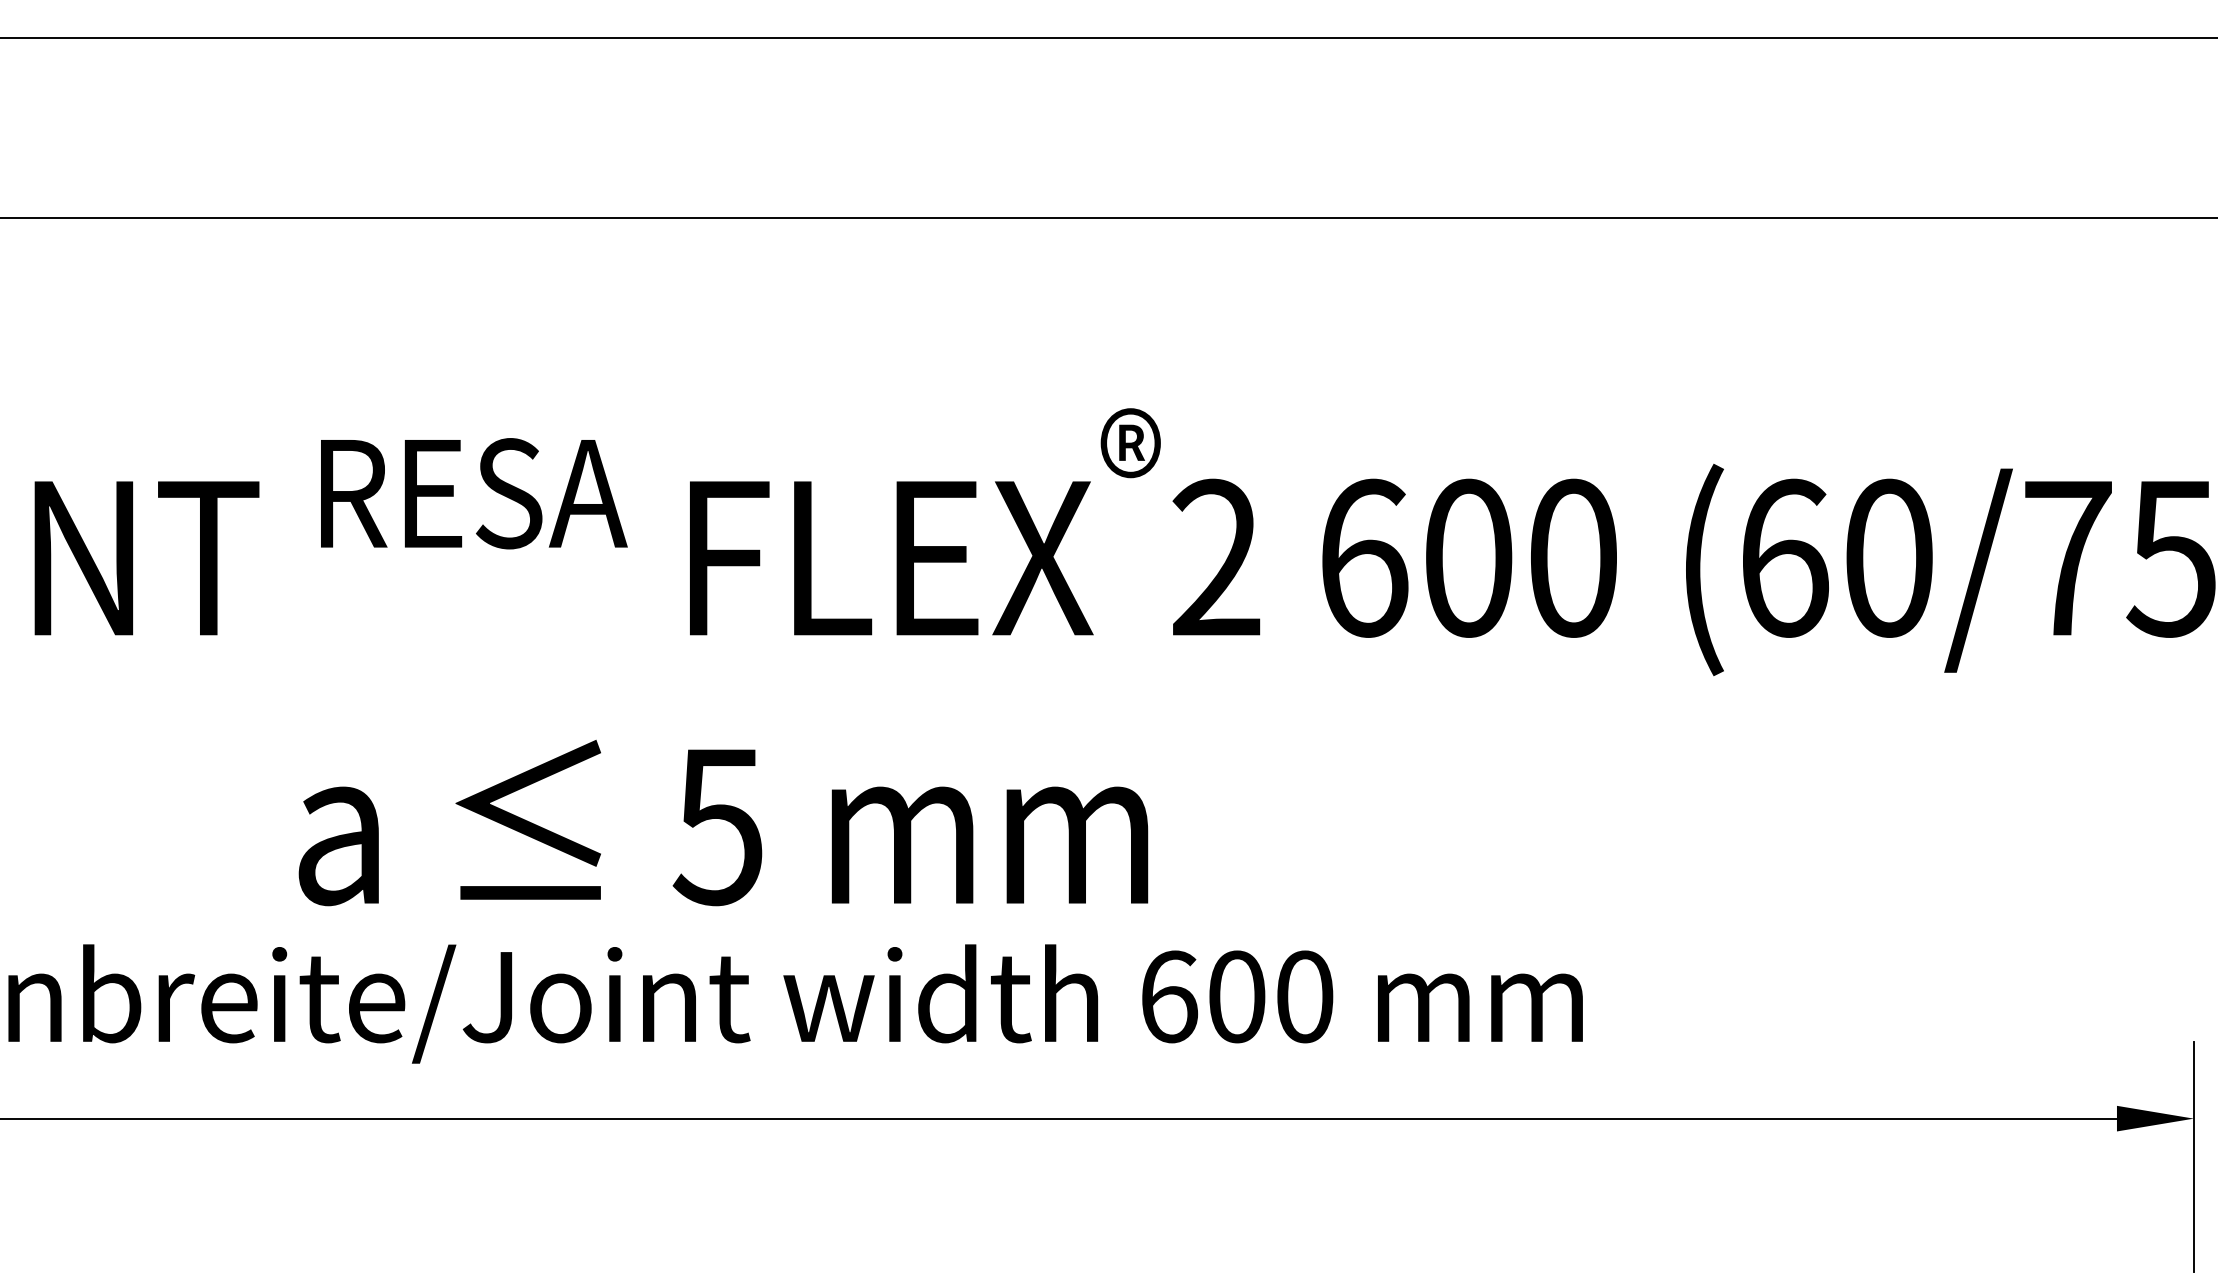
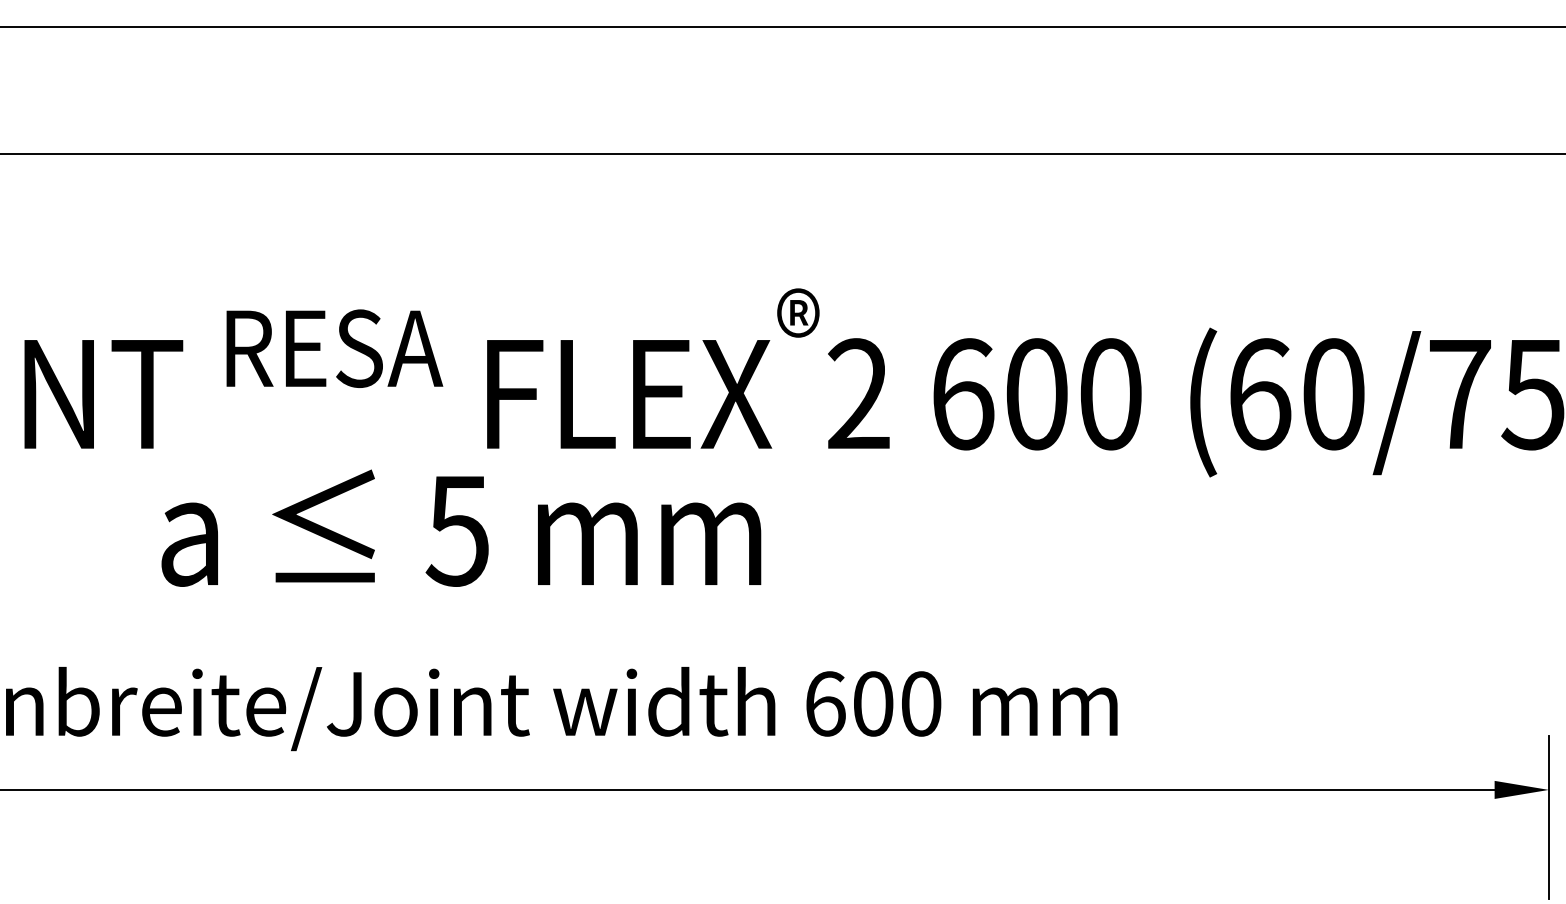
text: (723, 822) -> (461, 527), moved

